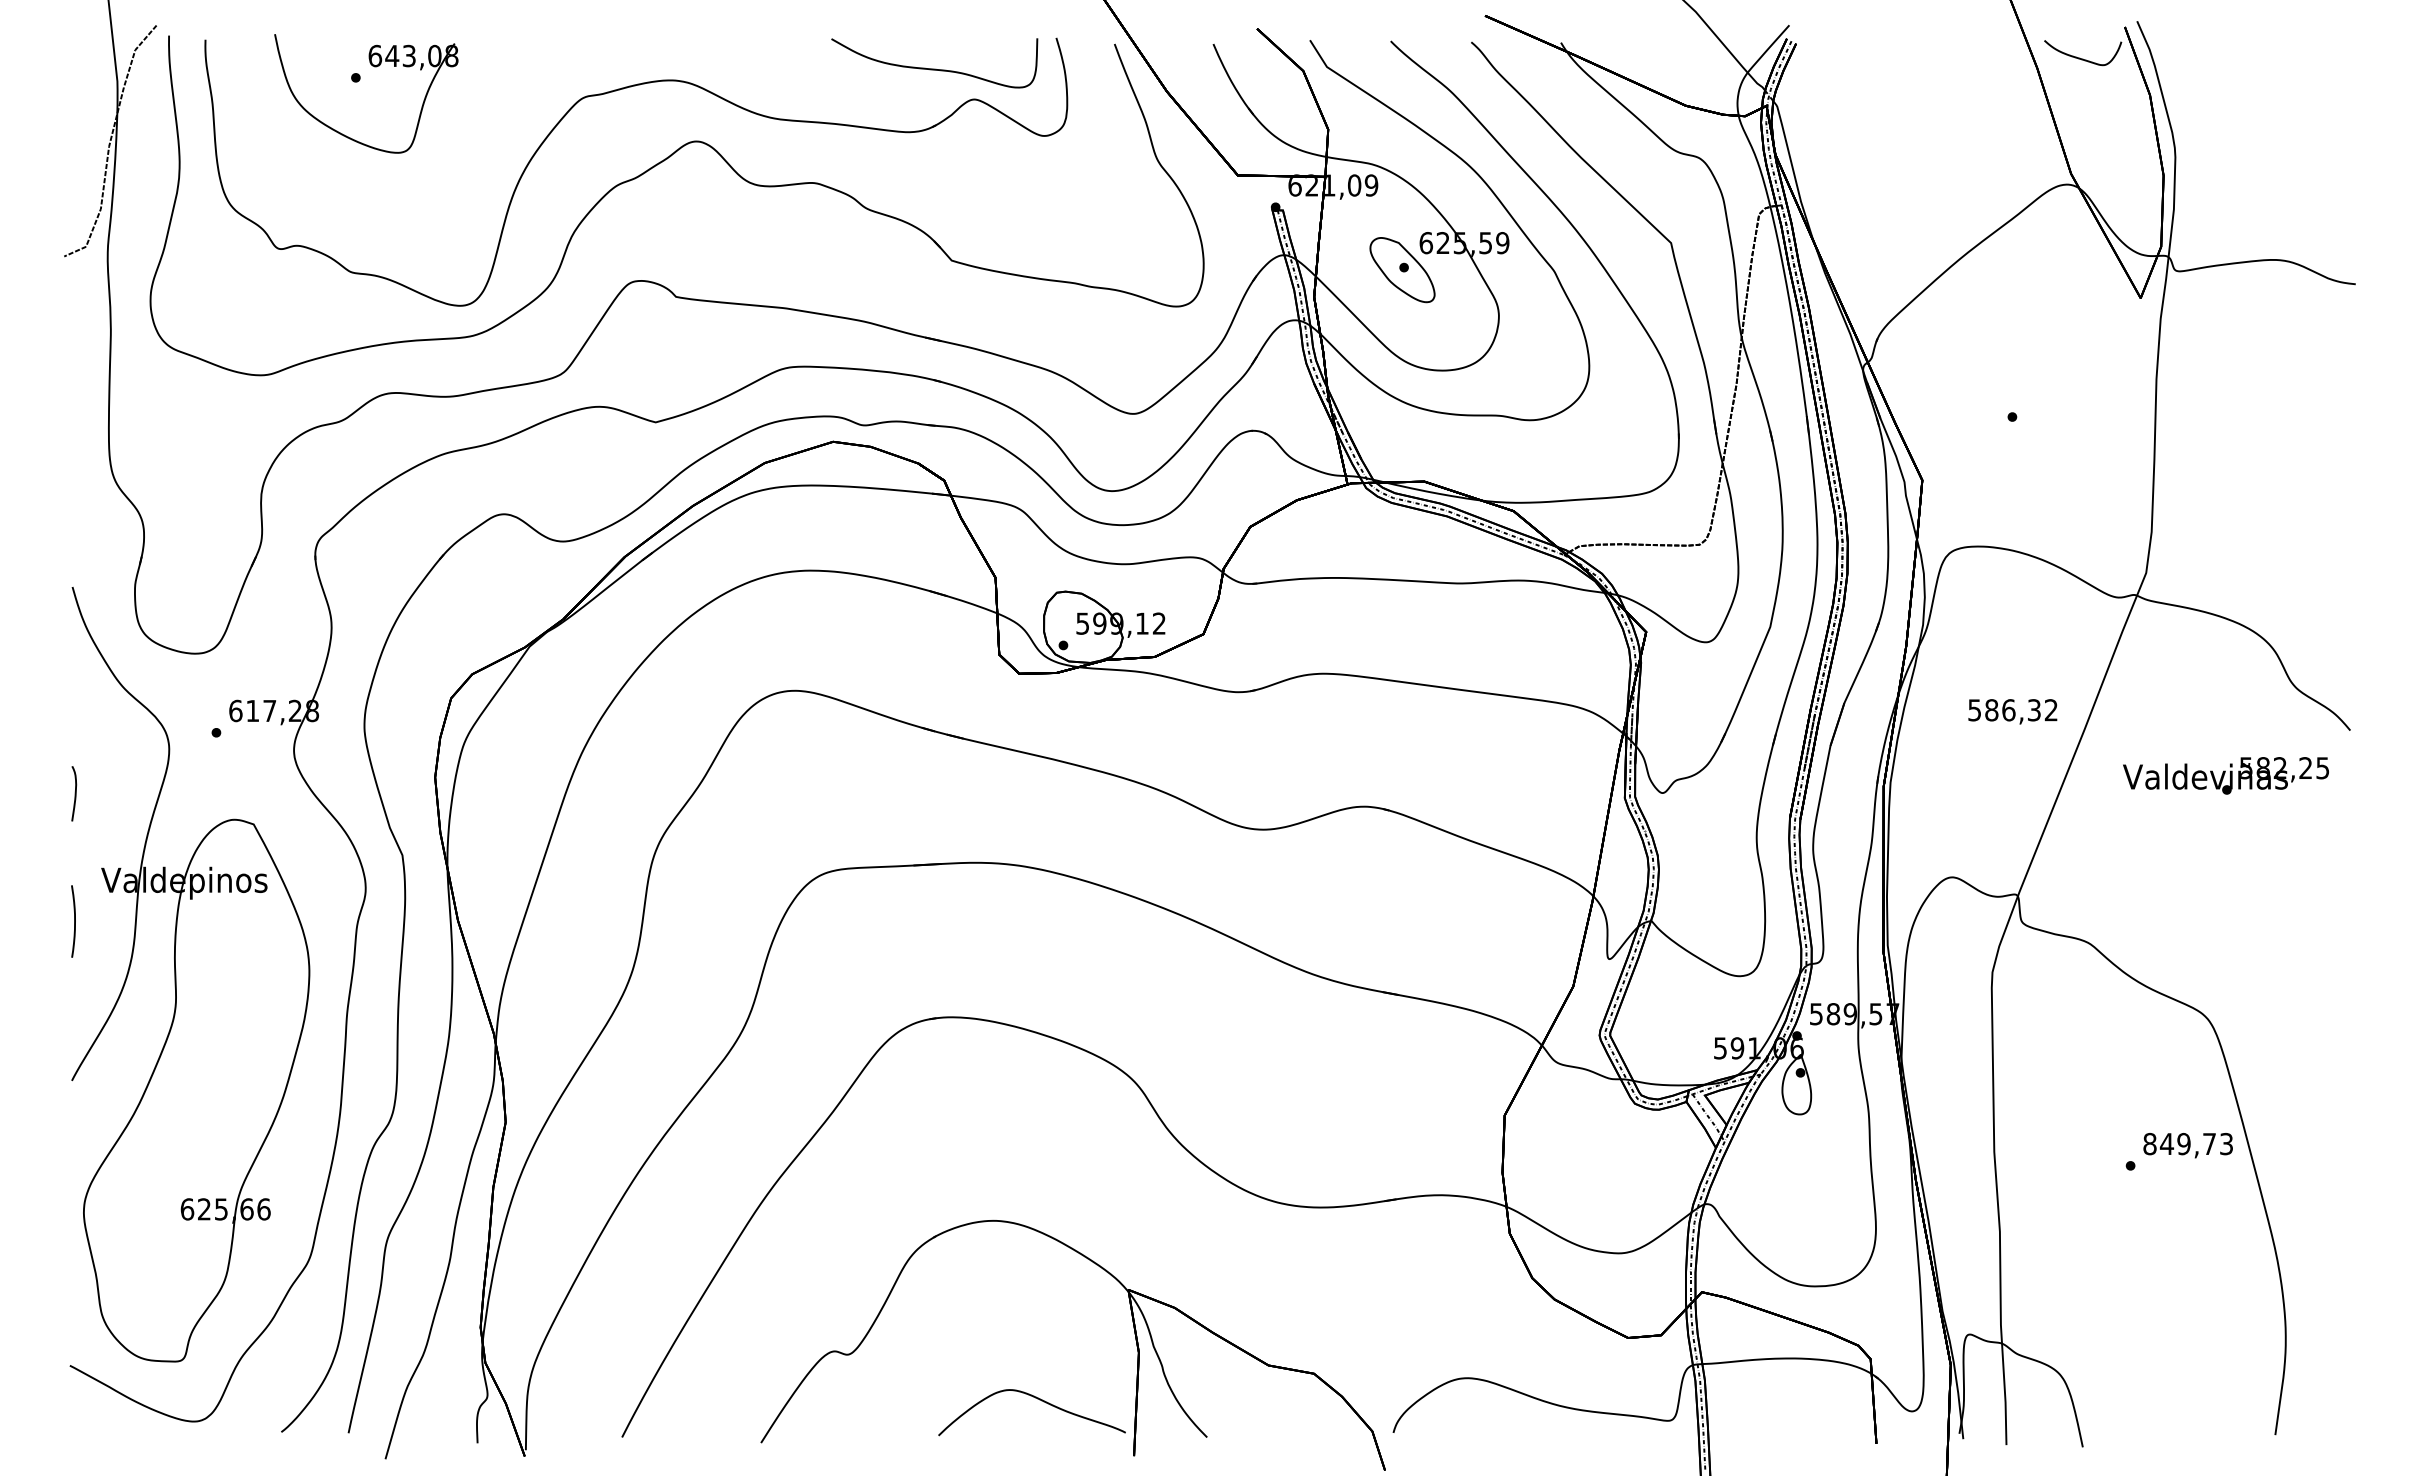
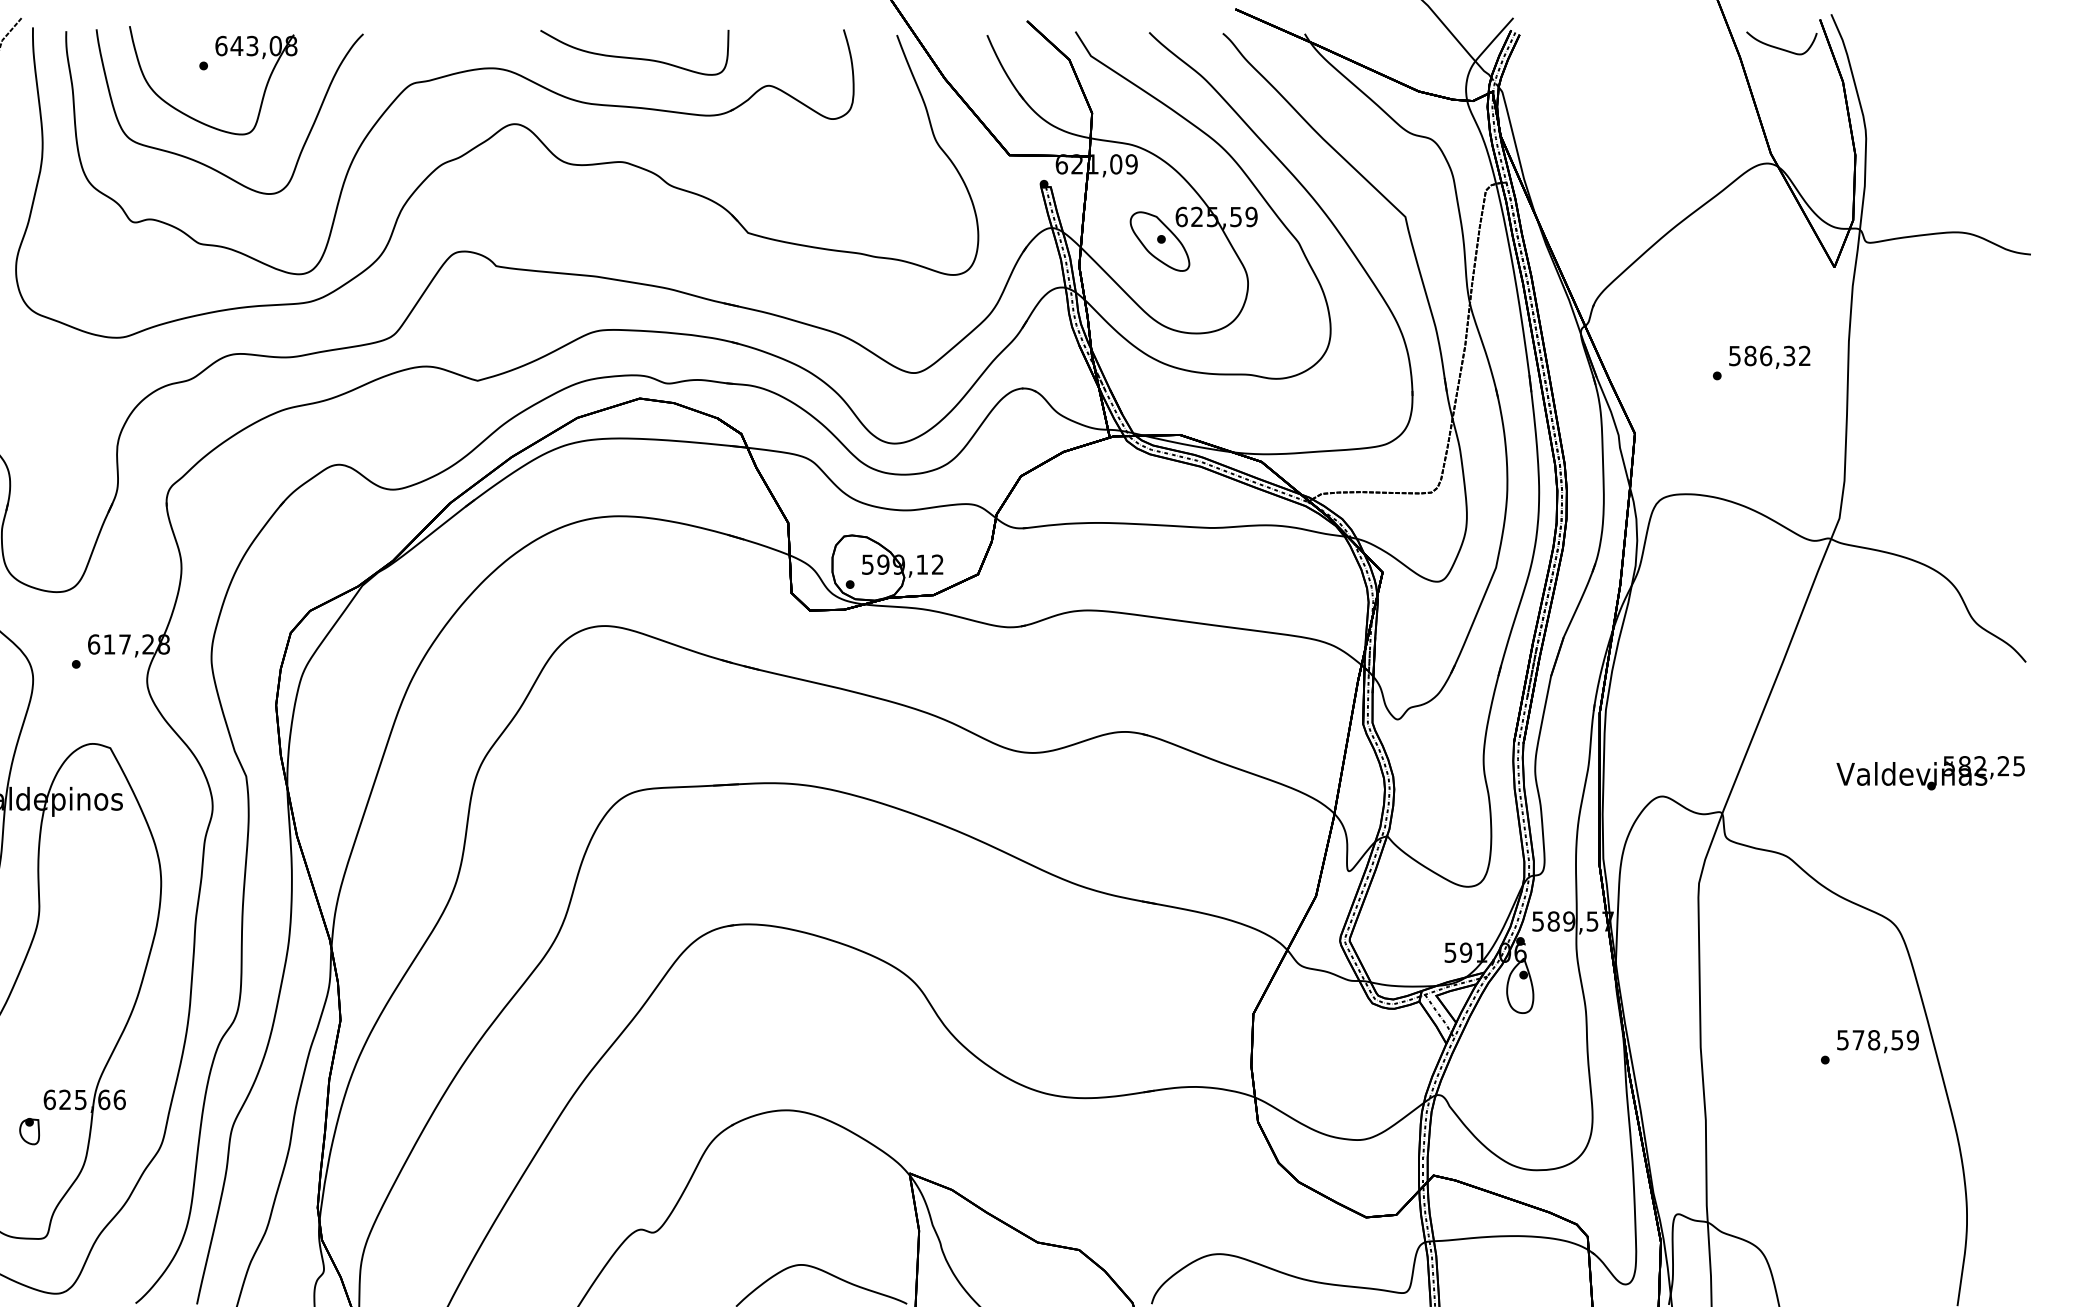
curve: (934, 68) -> (634, 57), moved
curve: (356, 184) -> (204, 163), added
text: (2012, 711) -> (1769, 357), moved
text: (2225, 775) -> (1930, 772), moved
text: (2188, 1143) -> (1878, 1039), 849,73 -> 578,59
part: (165, 1243) -> (29, 1131), added

